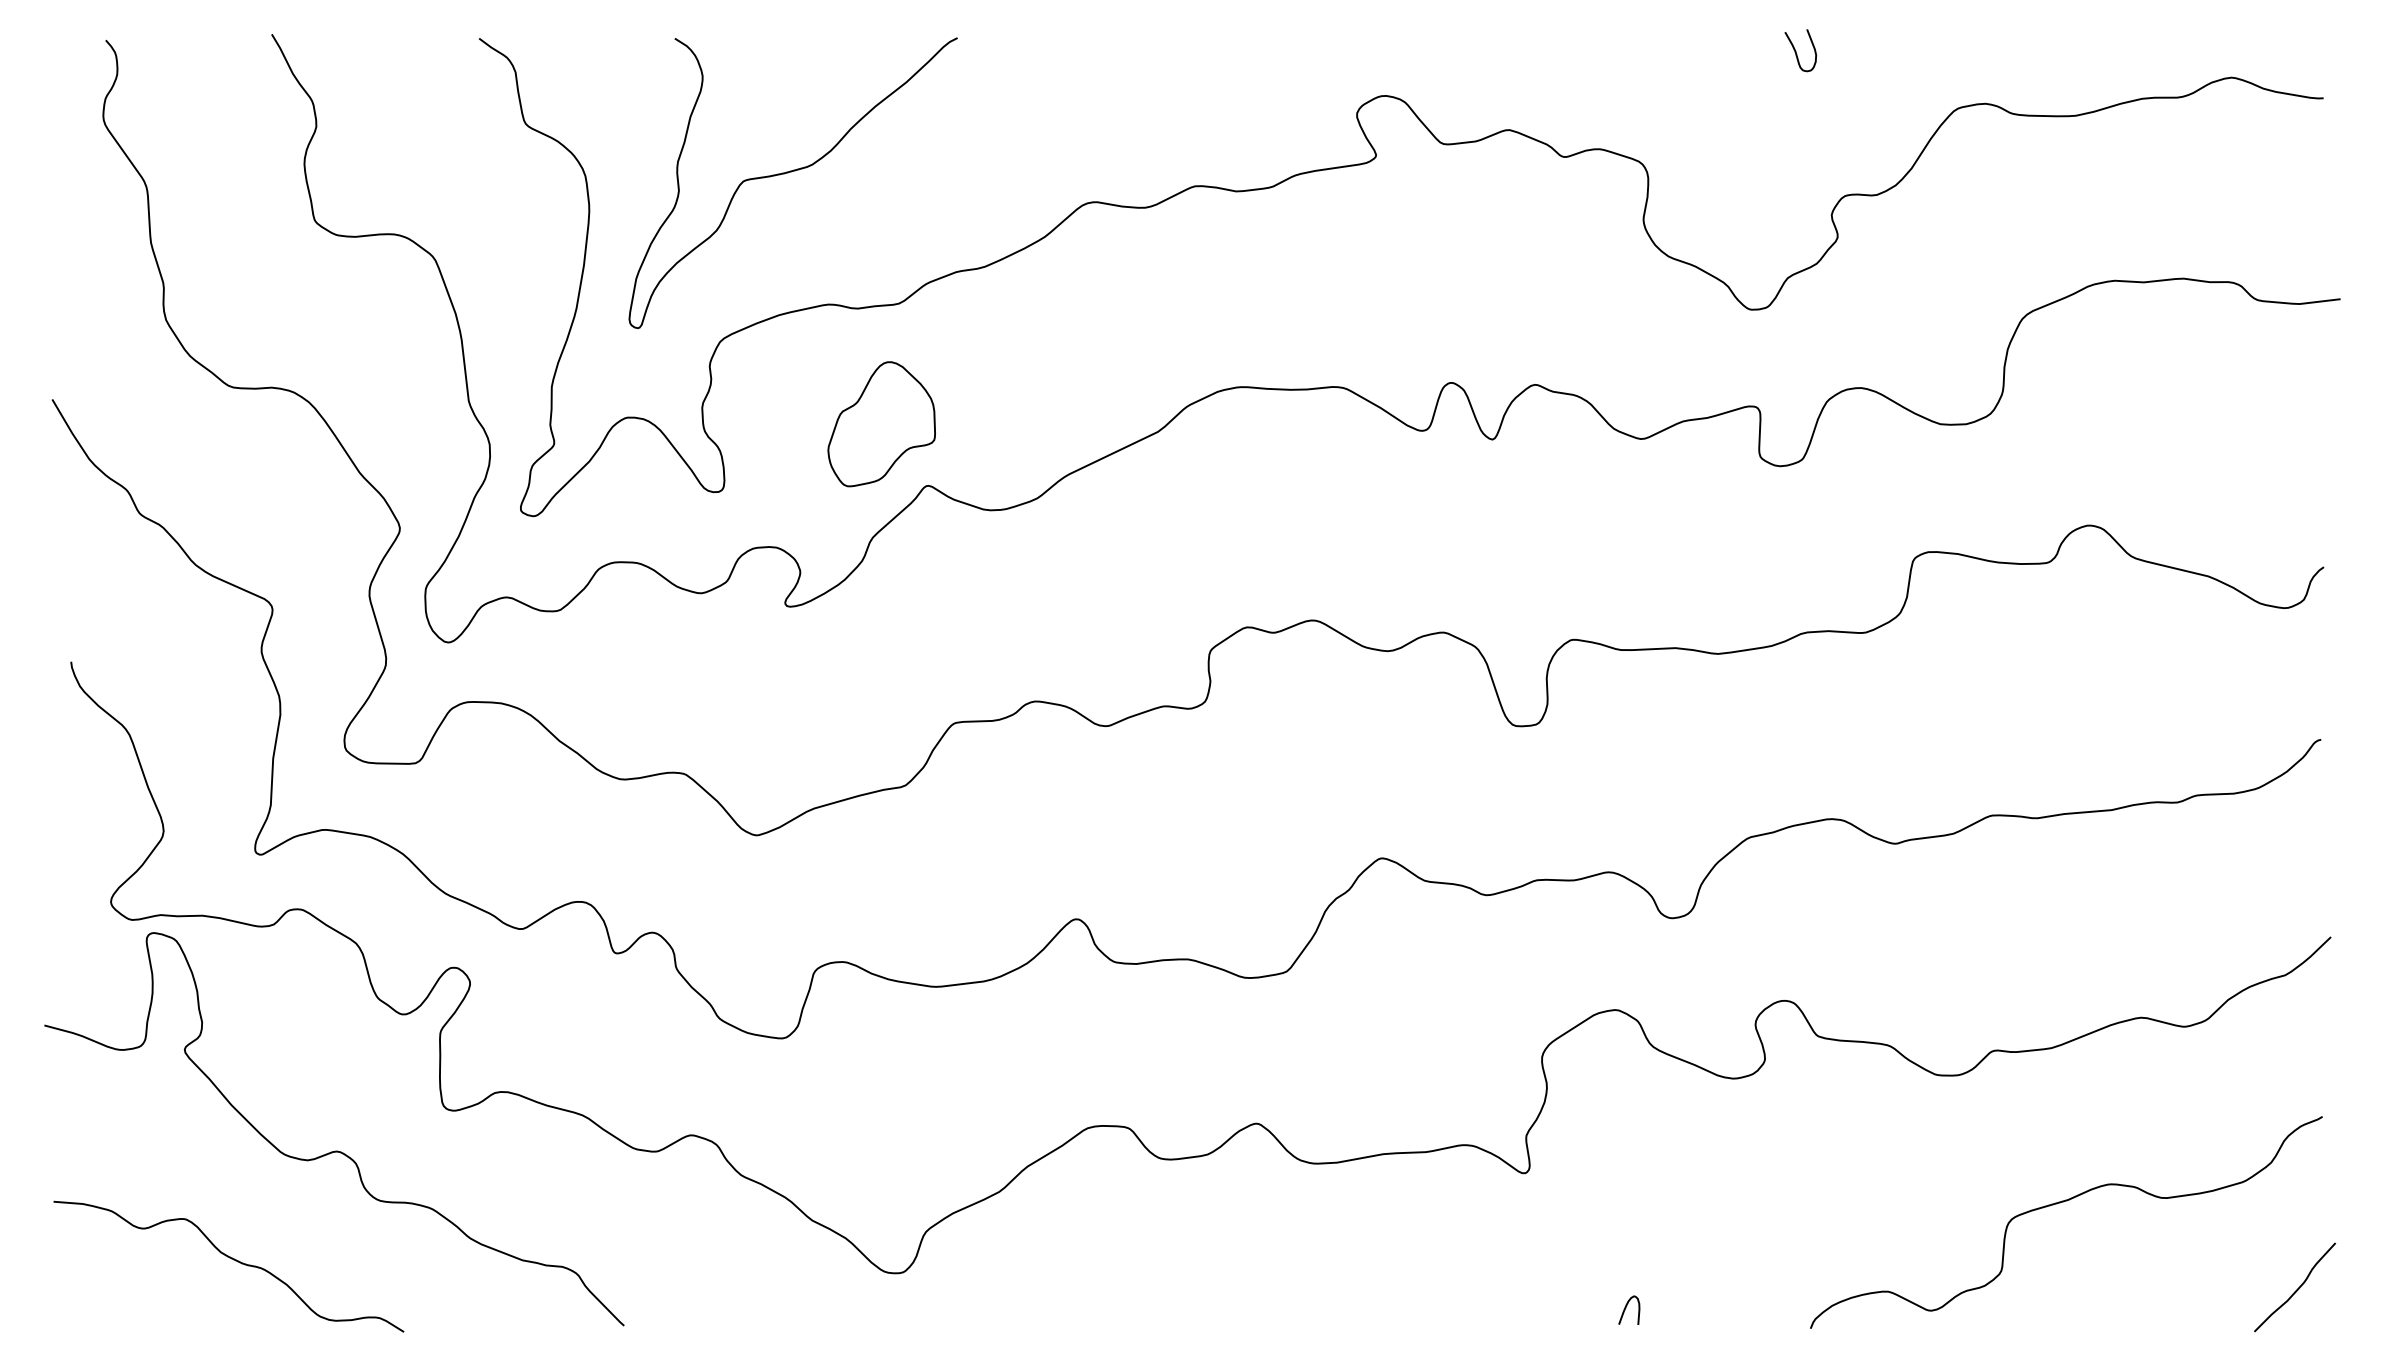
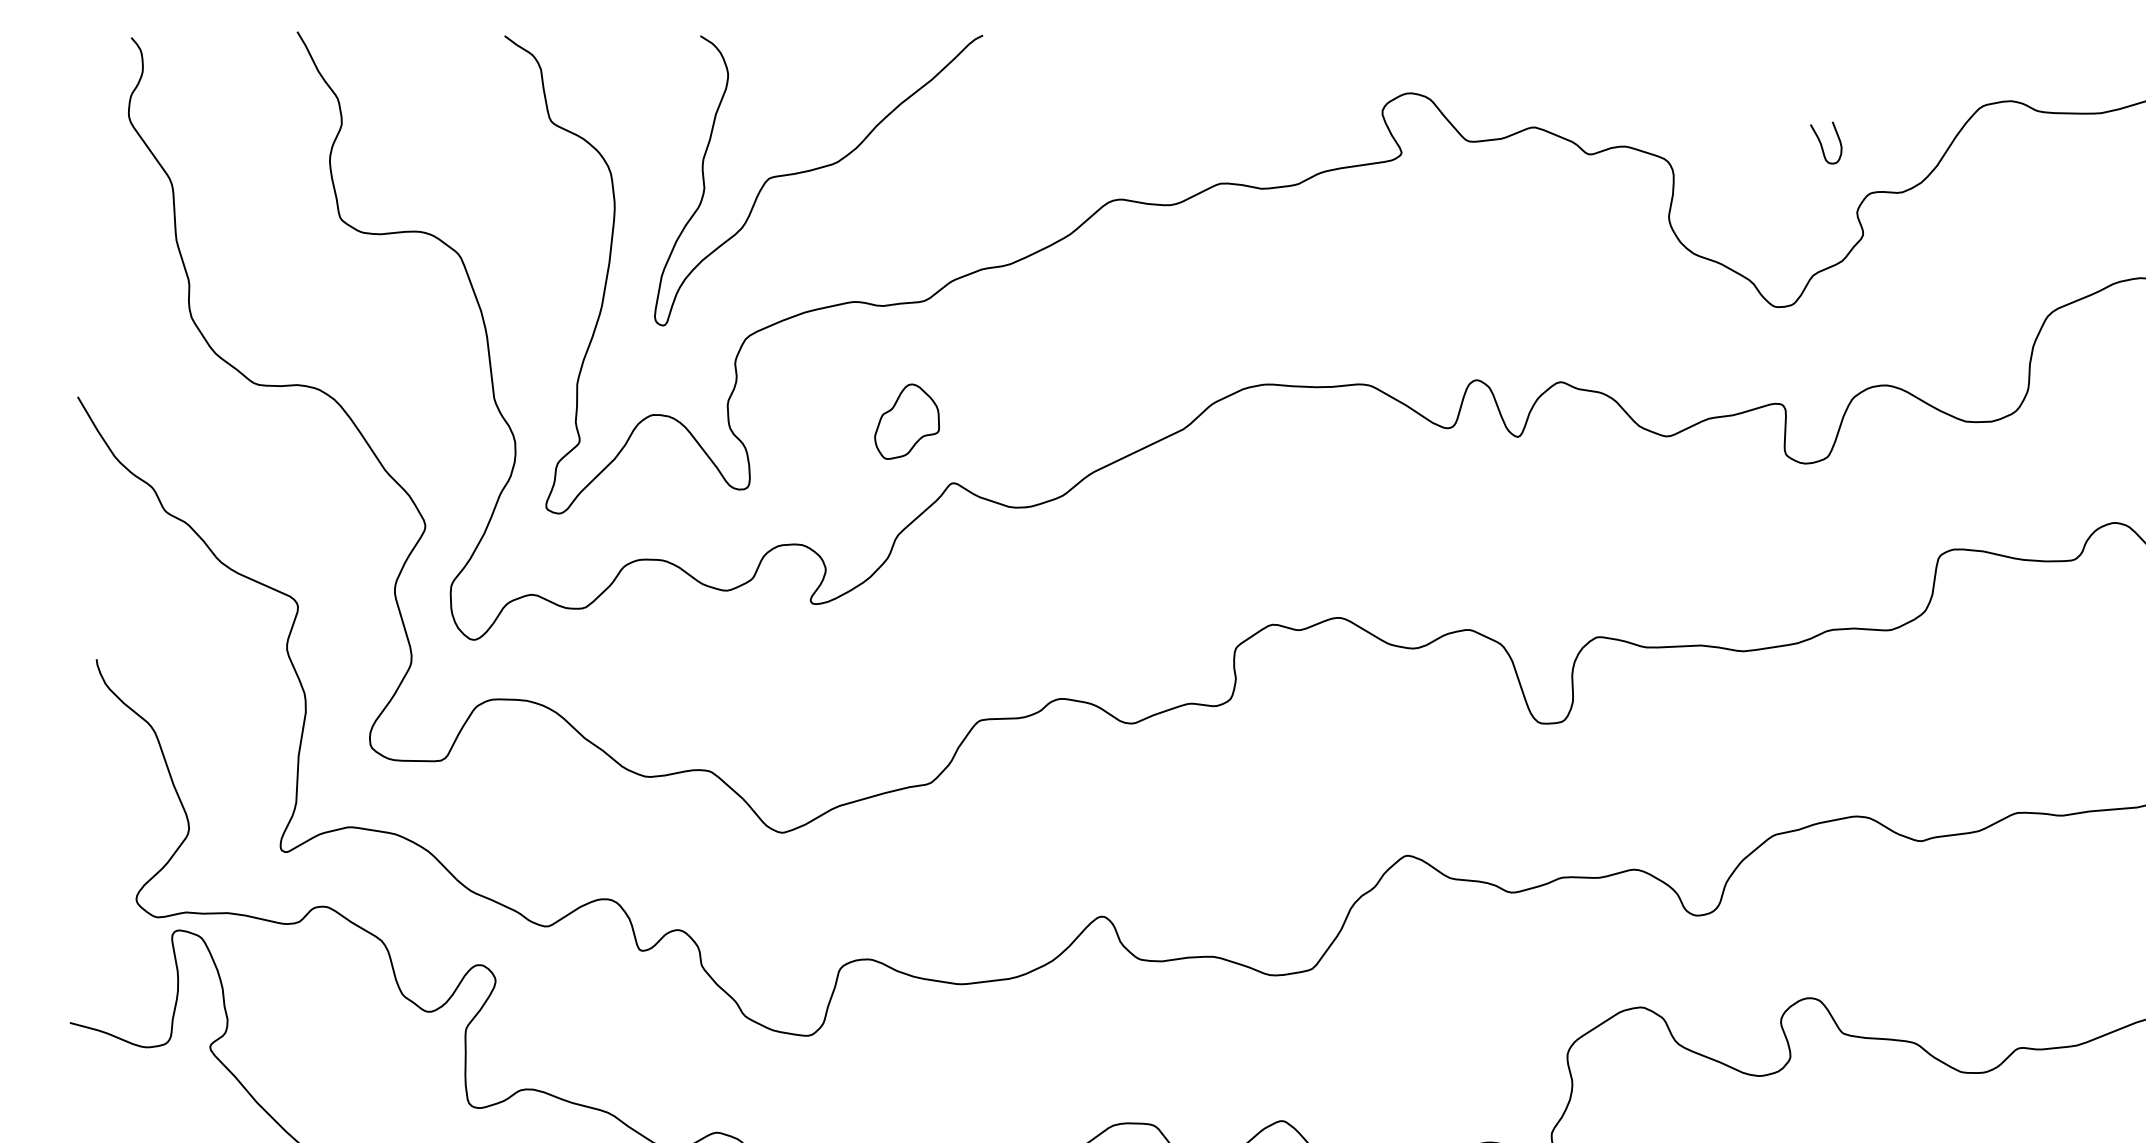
curve: (1796, 51) -> (1821, 143), moved
part: (881, 424) -> (906, 421), size x0.6

